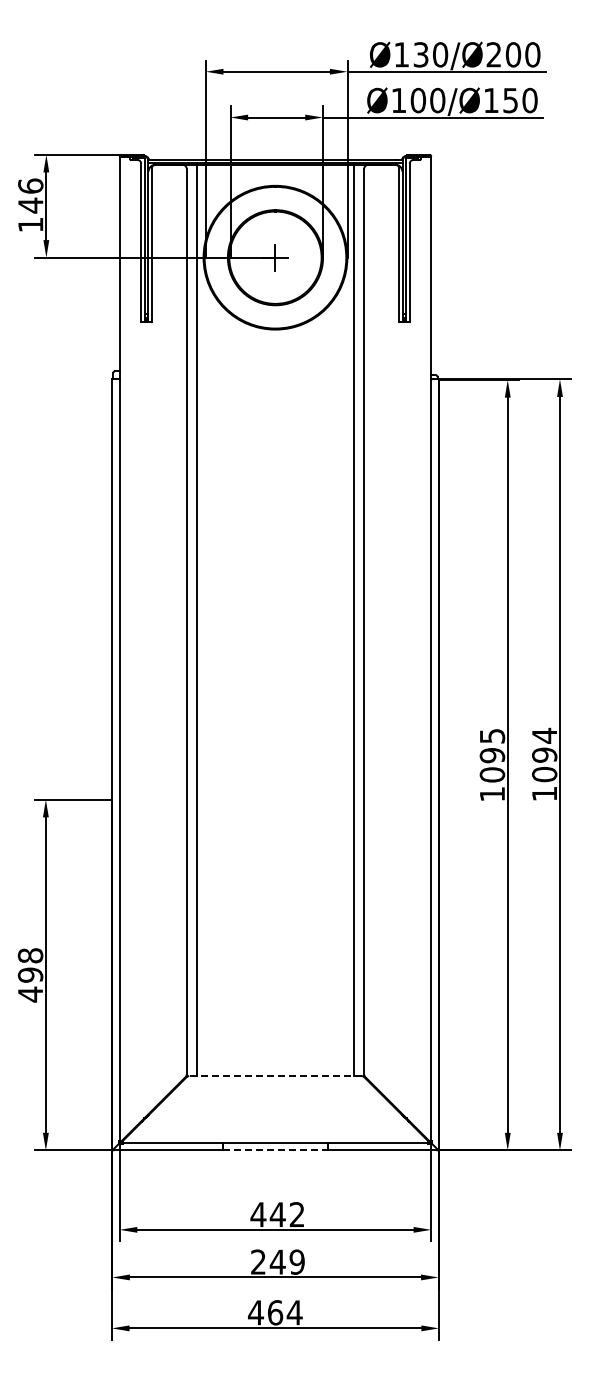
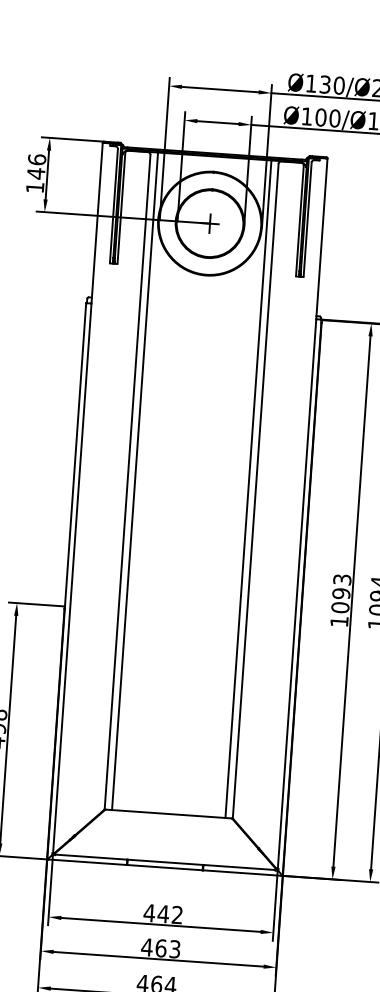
text: (491, 735) -> (341, 579), 1095 -> 1093
line: (274, 1076) -> (168, 814), dashed -> solid
line: (275, 1150) -> (165, 867), dashed -> solid
text: (277, 1261) -> (160, 947), 249 -> 463

